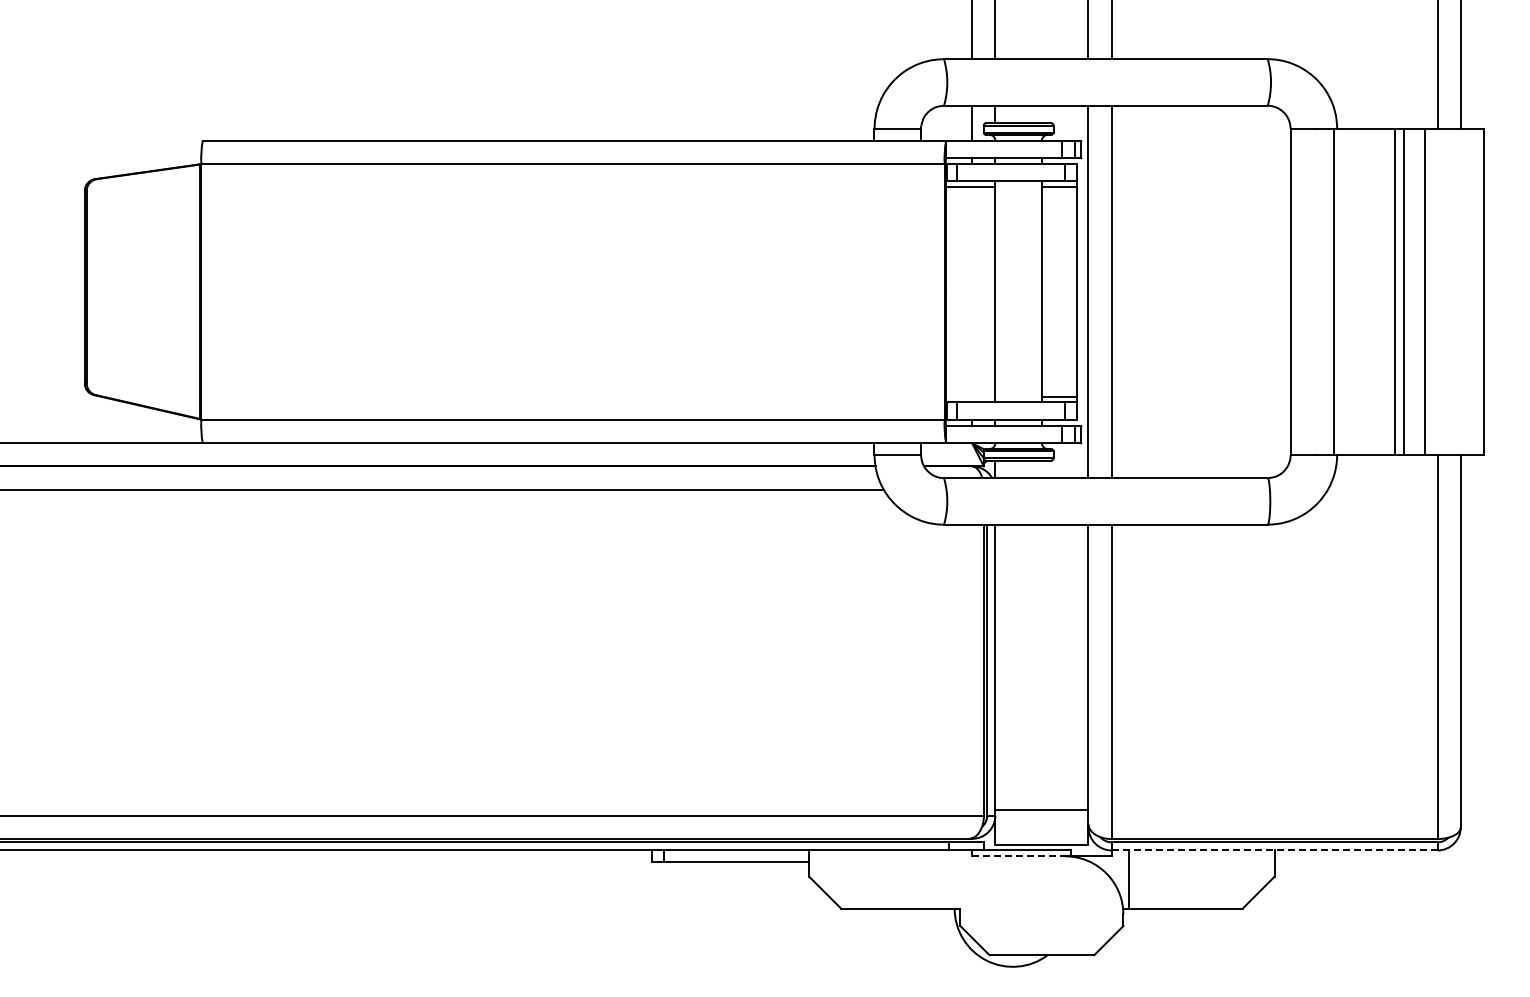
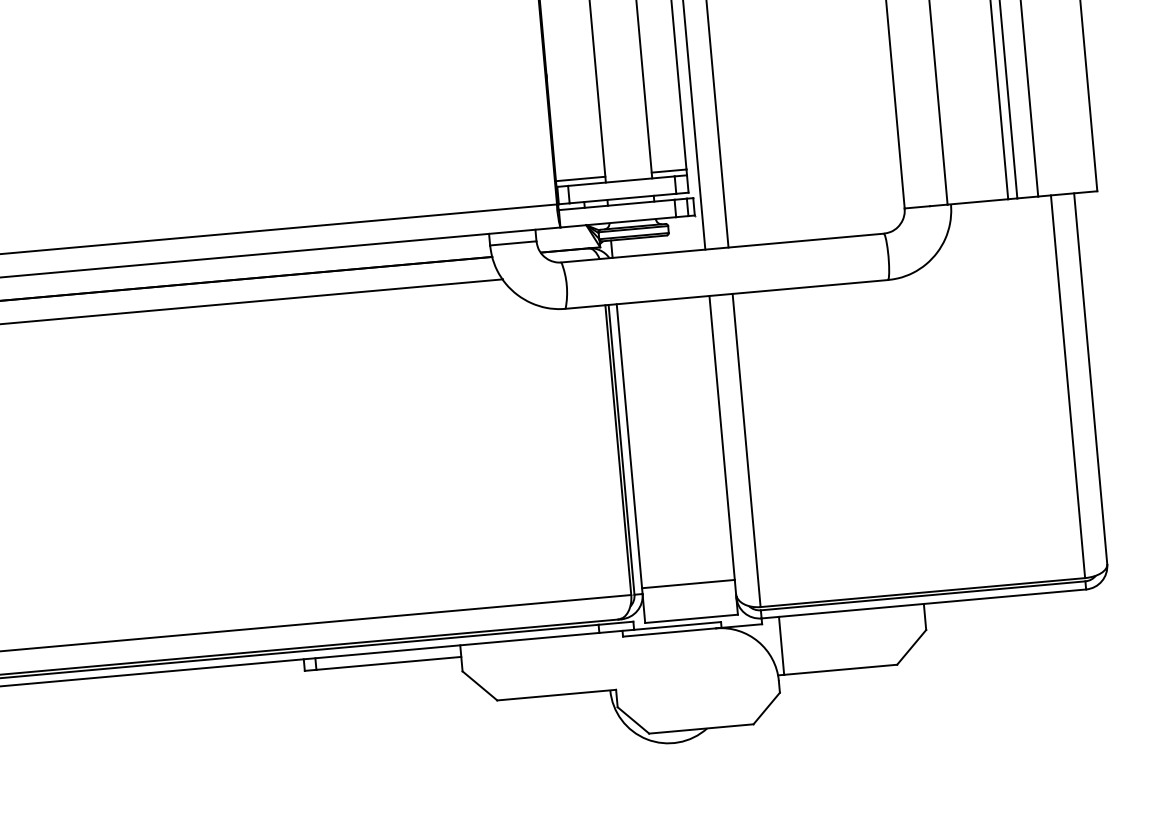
line: (970, 396) -> (580, 178), added
line: (1274, 850) -> (923, 603), dashed -> solid
line: (1018, 856) -> (669, 632), dashed -> solid

